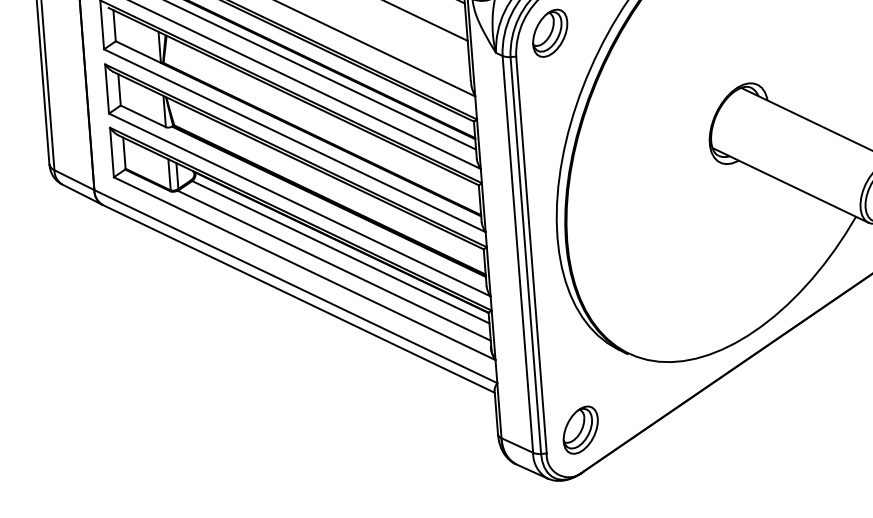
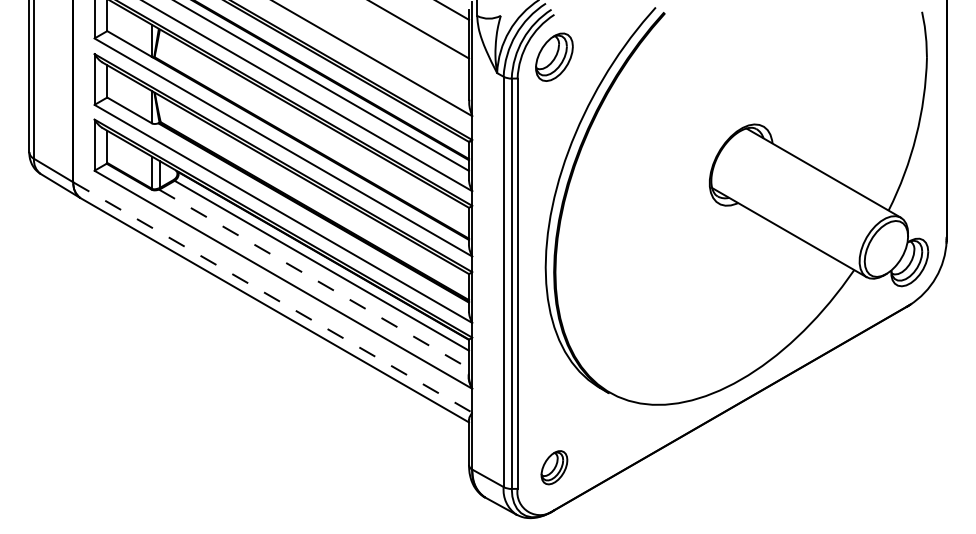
line: (334, 266) -> (314, 279), solid -> dashed
line: (296, 286) -> (273, 297), solid -> dashed
part: (580, 430) -> (554, 467), size x0.7

